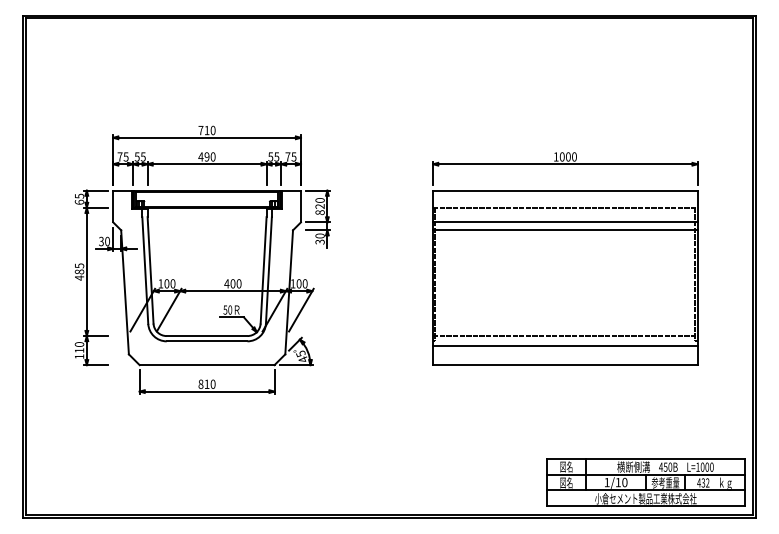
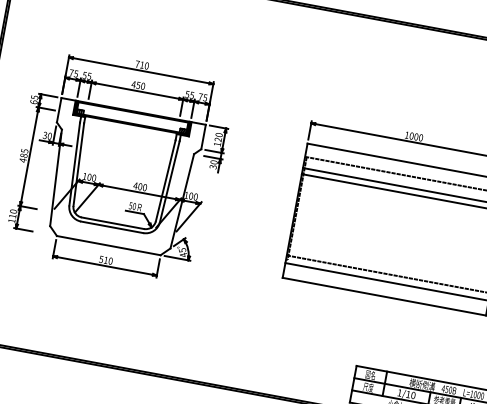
text: (206, 156) -> (138, 85), 490 -> 450
text: (319, 212) -> (216, 144), 820 -> 120
text: (200, 383) -> (101, 258), 810 -> 510
text: (566, 482) -> (368, 387), 図名 -> 尺度

